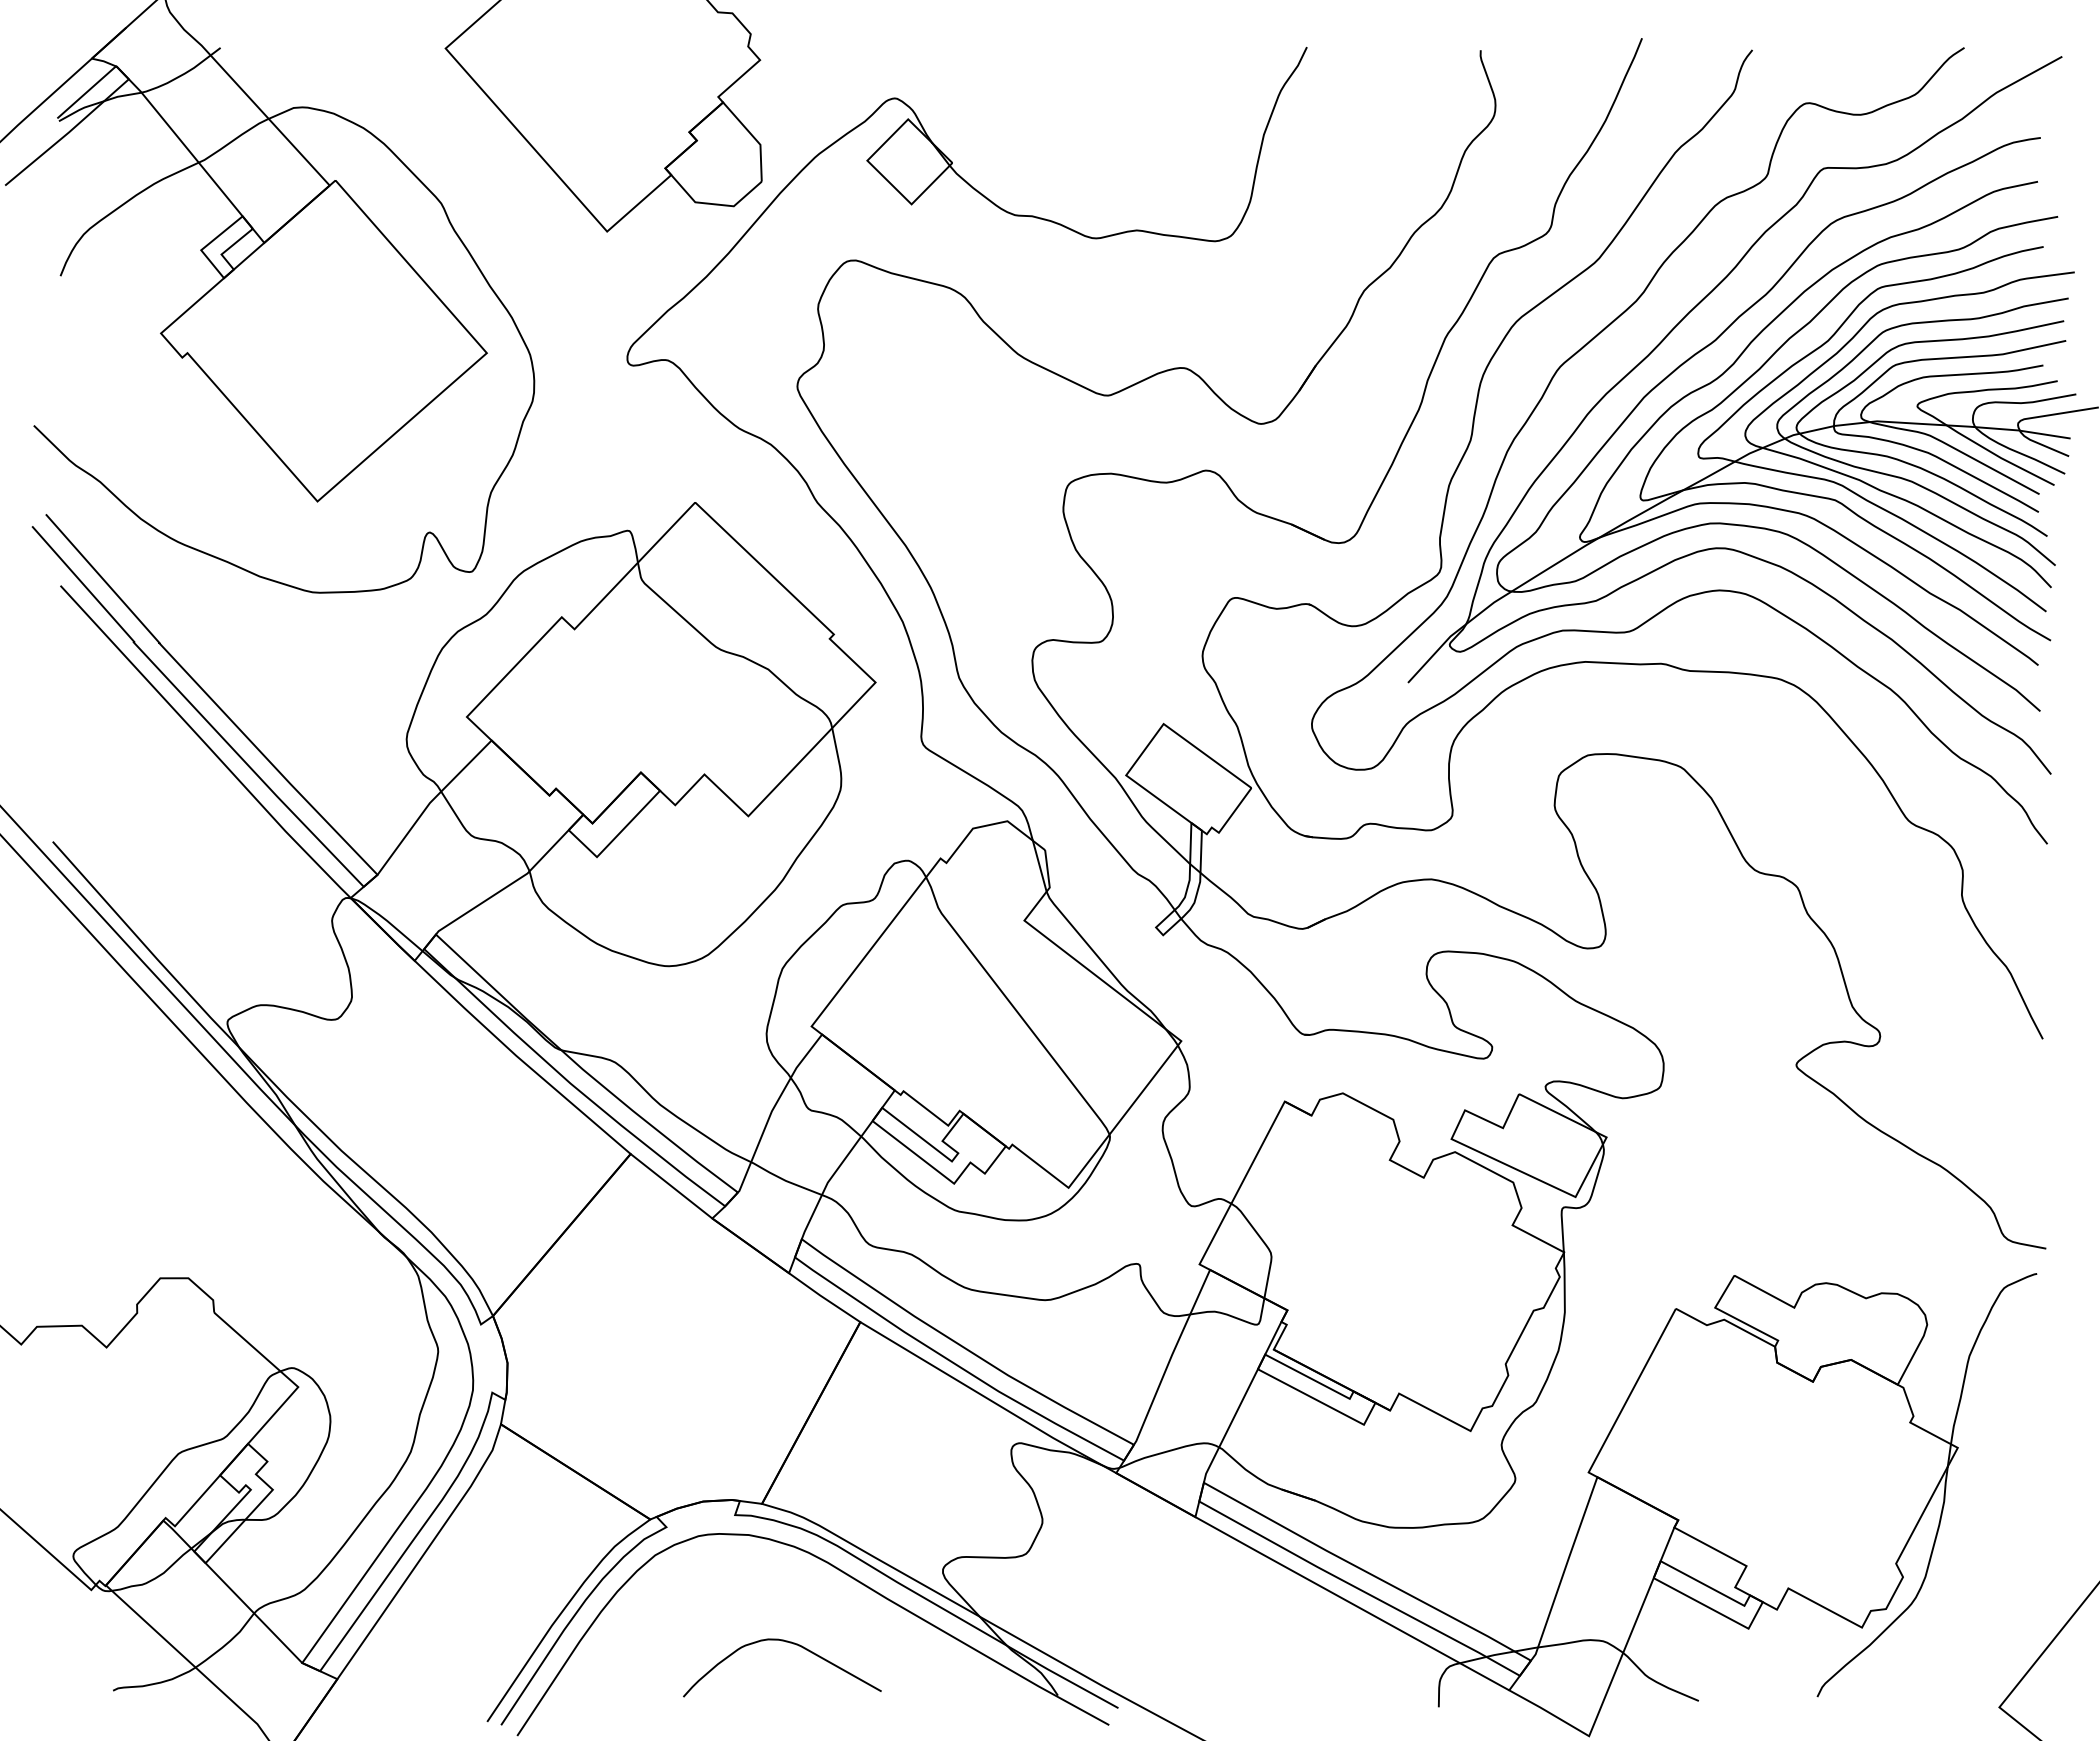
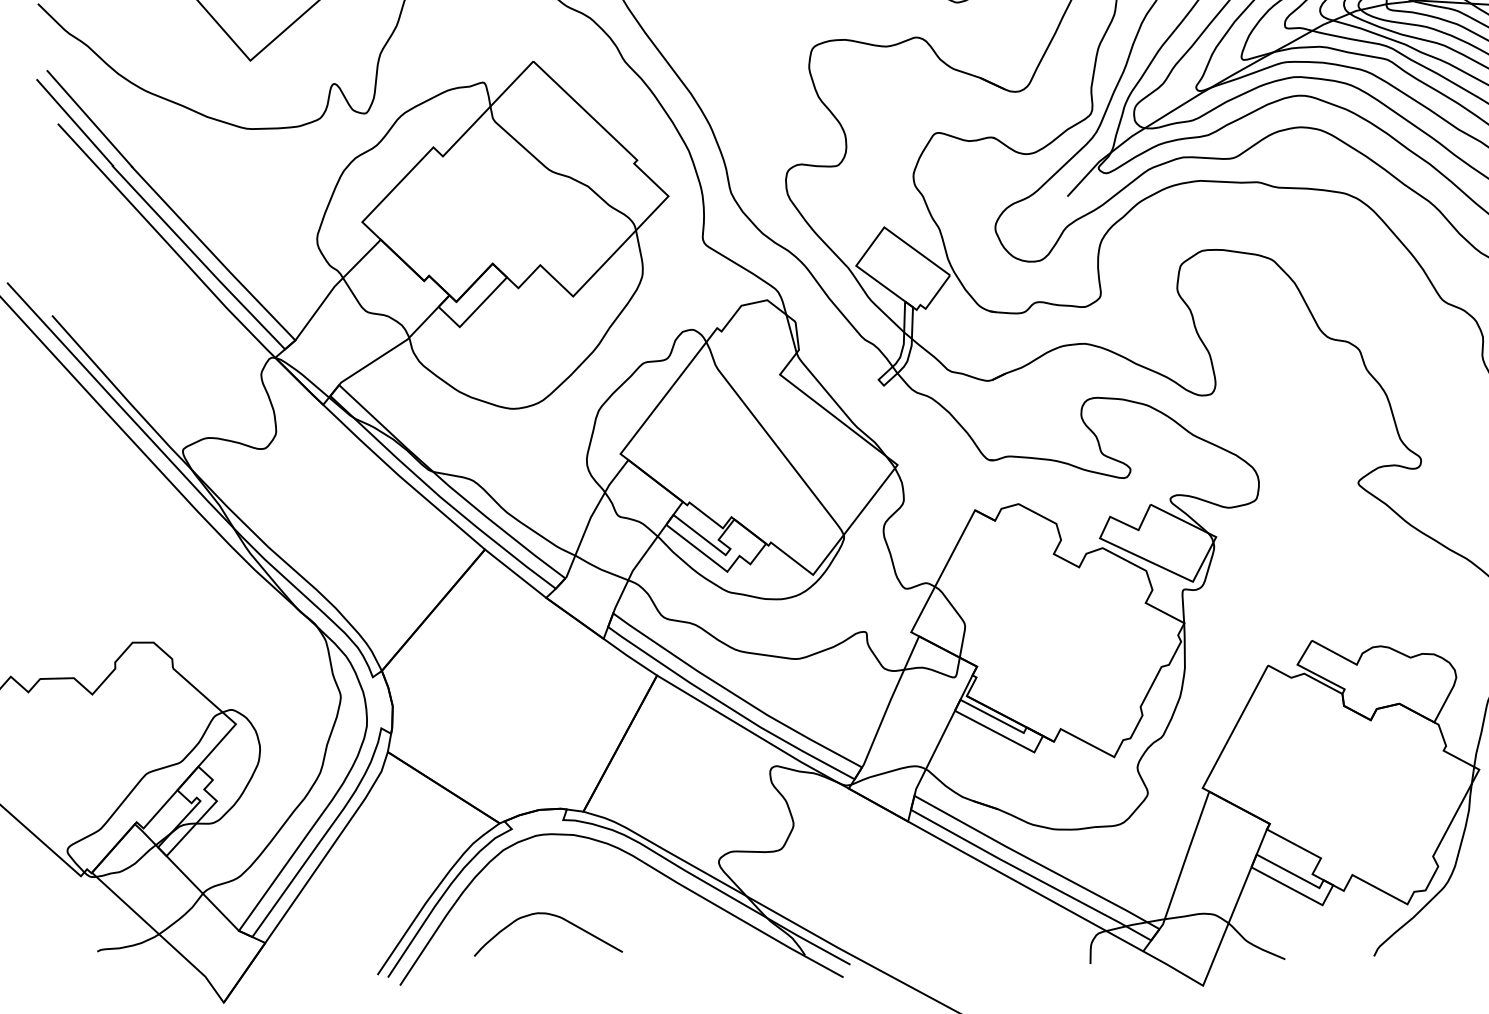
curve: (789, 1643) -> (553, 916), moved

